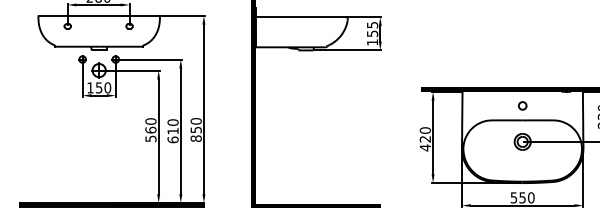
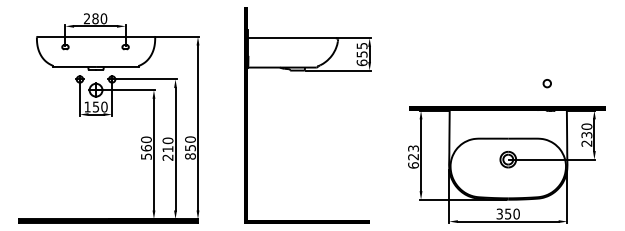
text: (371, 42) -> (361, 62), 155 -> 655
circle: (521, 105) -> (546, 83), moved
text: (425, 138) -> (413, 156), 420 -> 623
text: (172, 139) -> (167, 157), 610 -> 210
text: (513, 197) -> (499, 213), 550 -> 350

